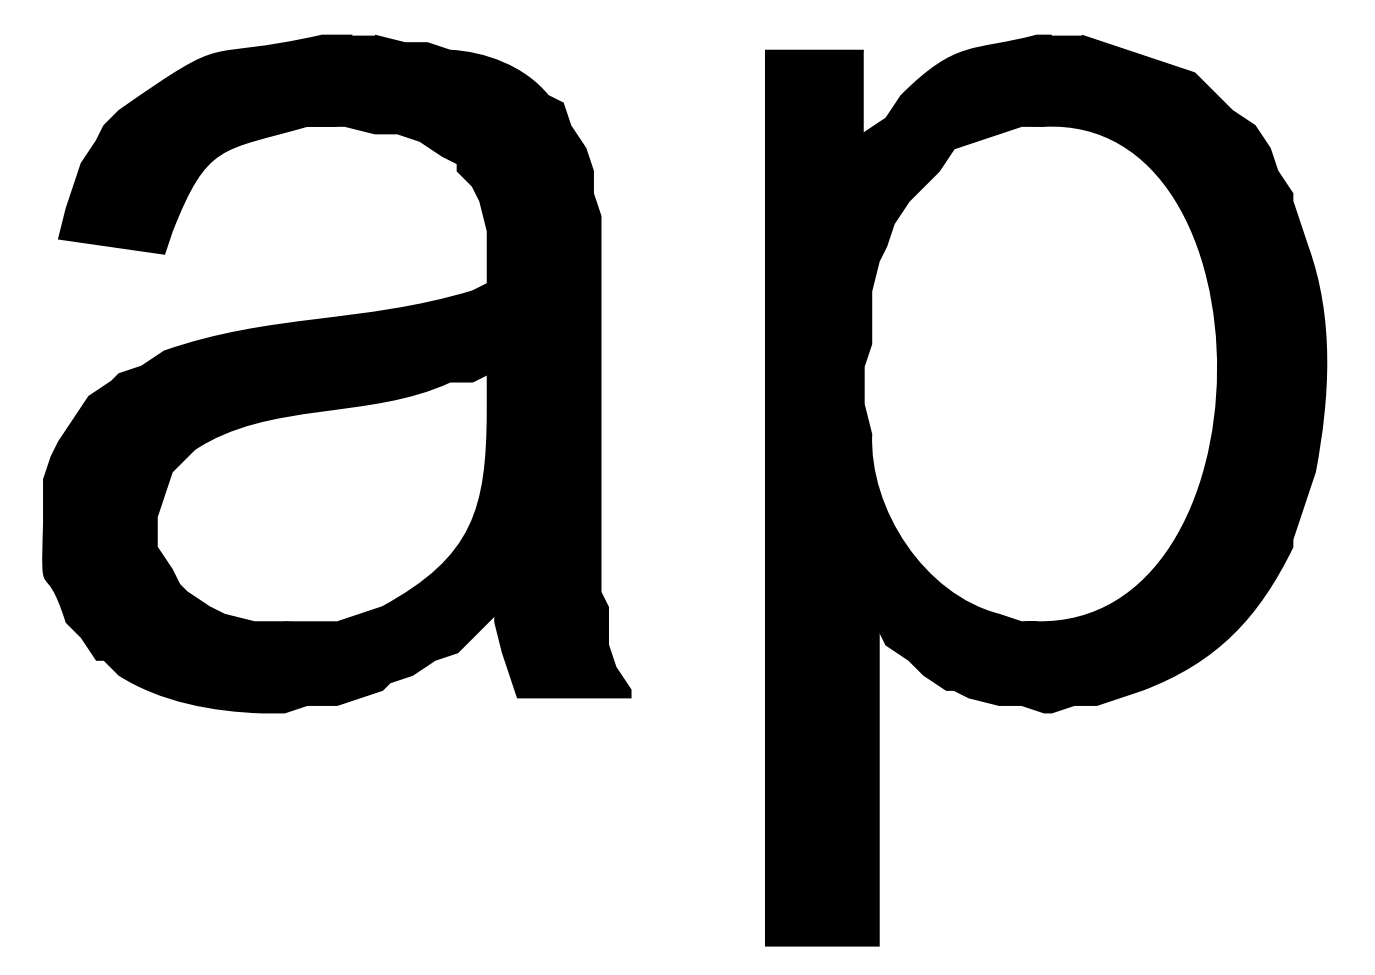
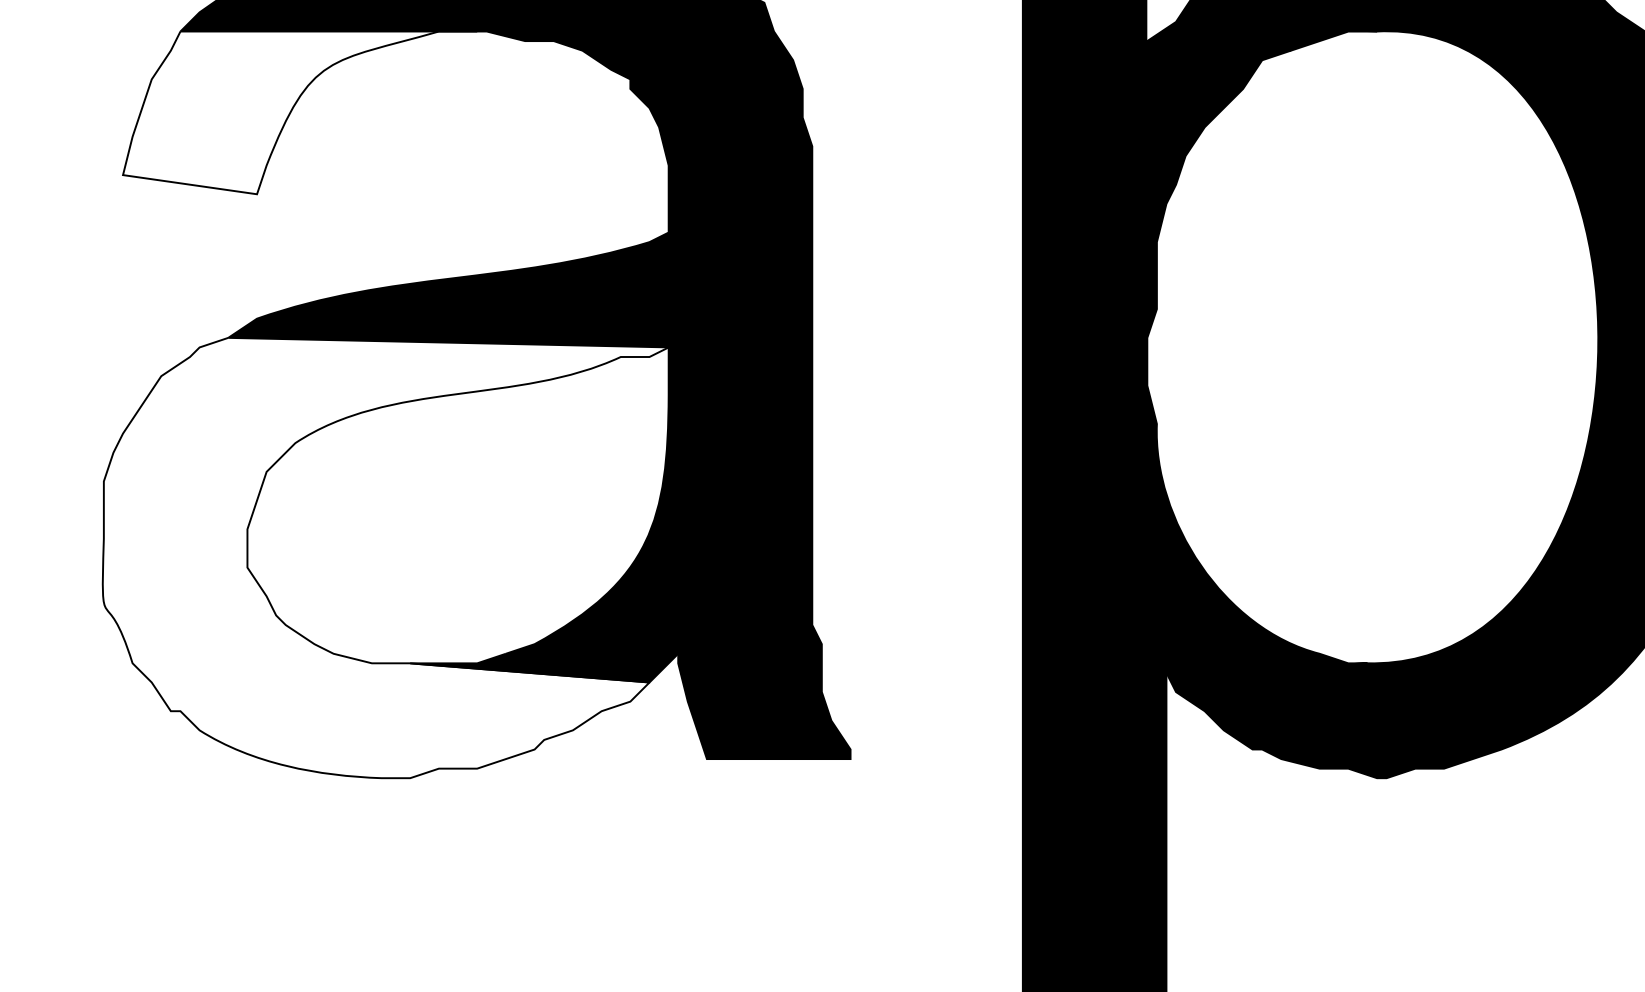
fill: (198, 189) -> (300, 112), removed
fill: (265, 539) -> (385, 558), removed

